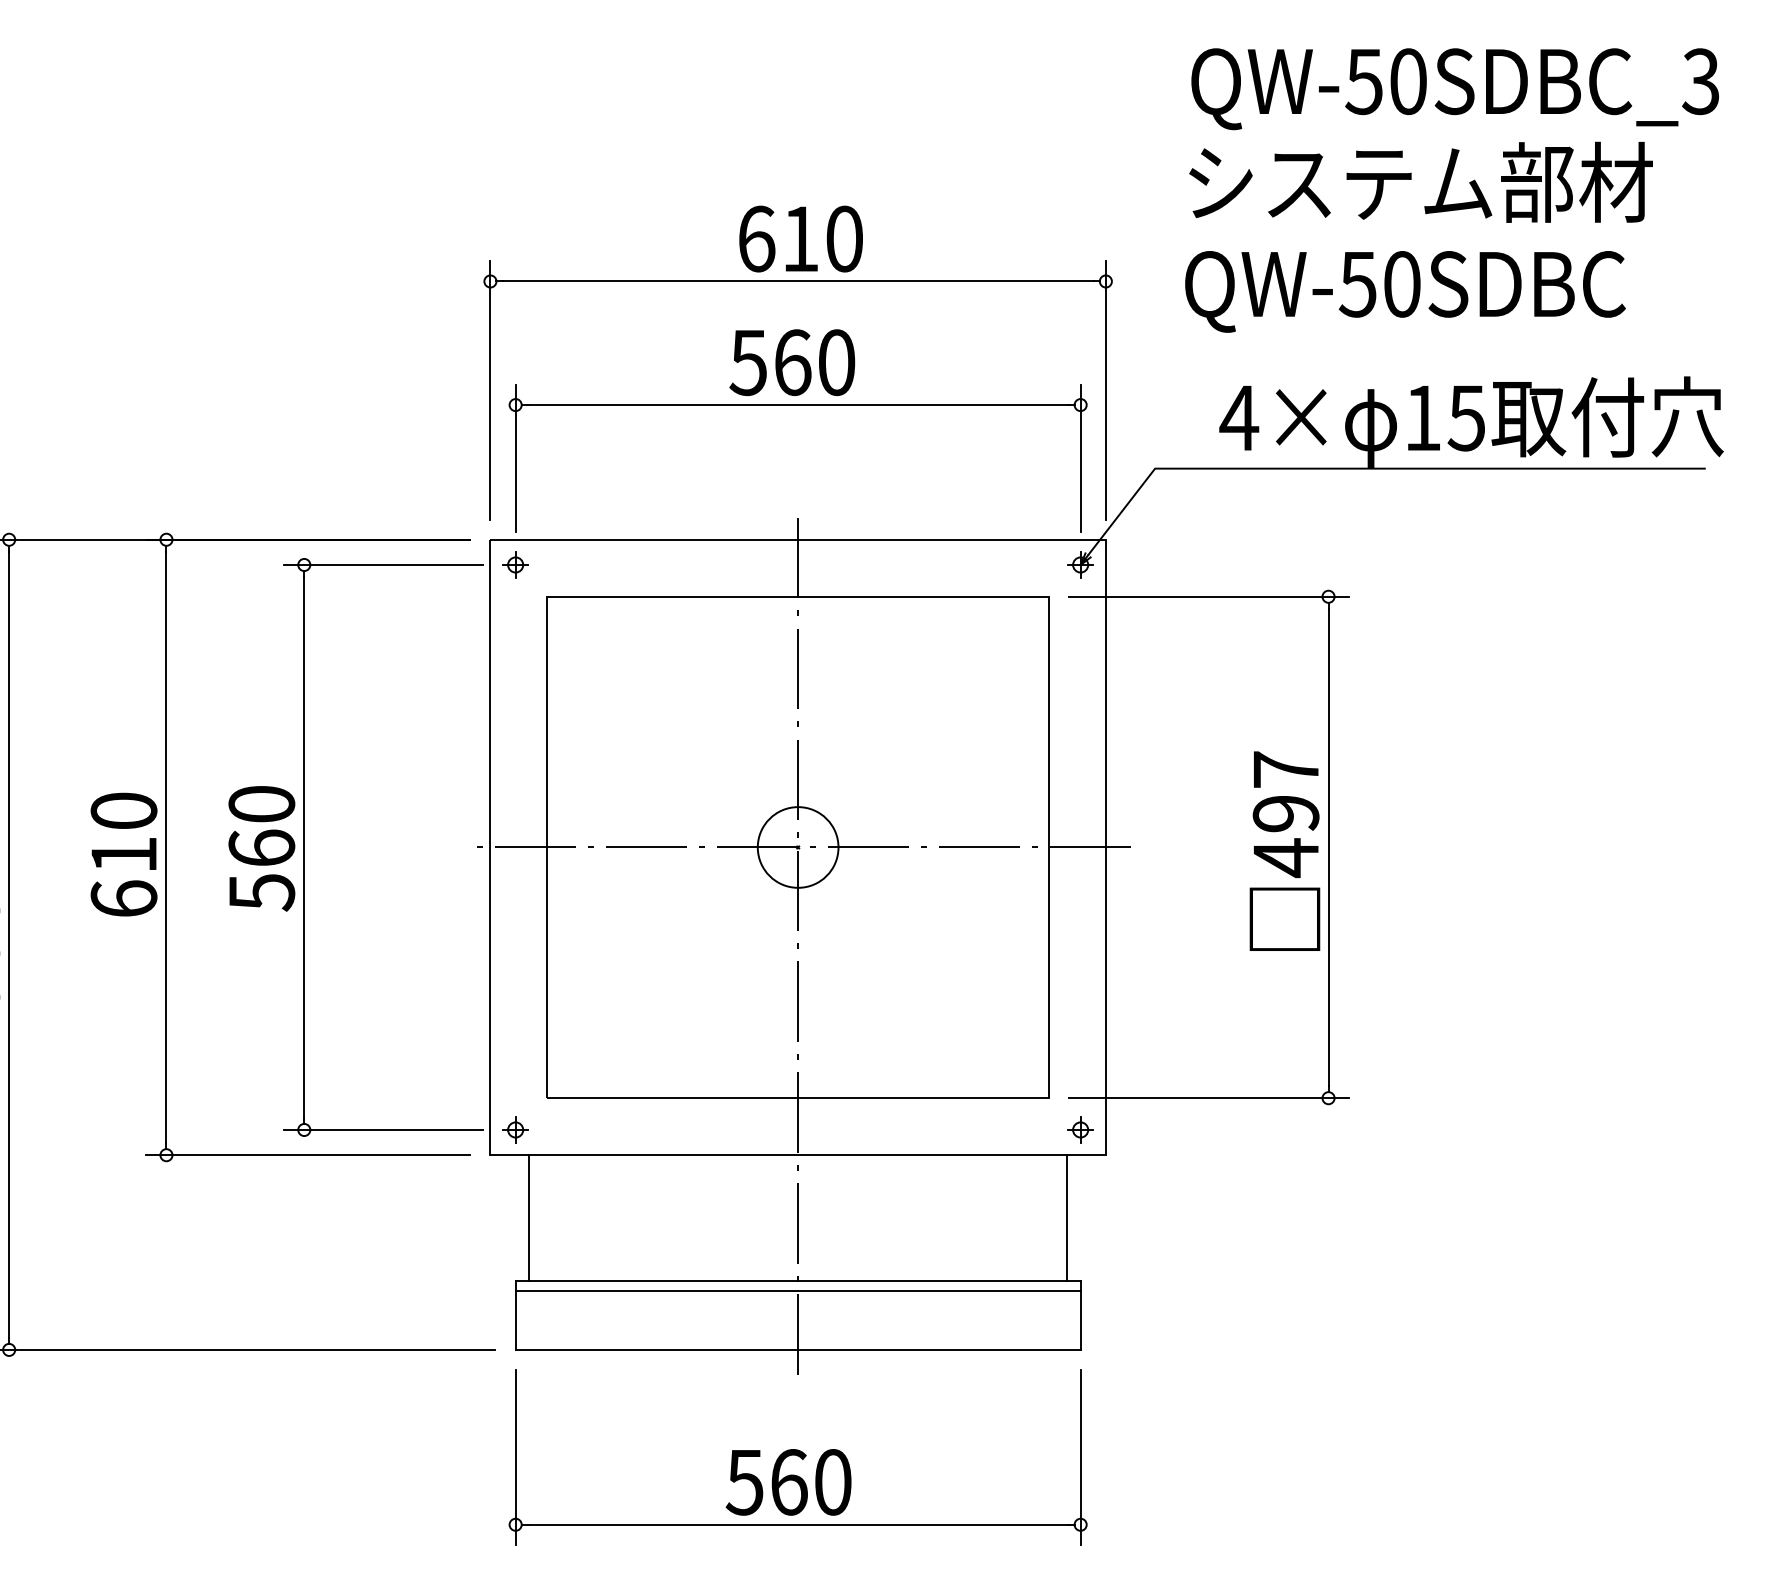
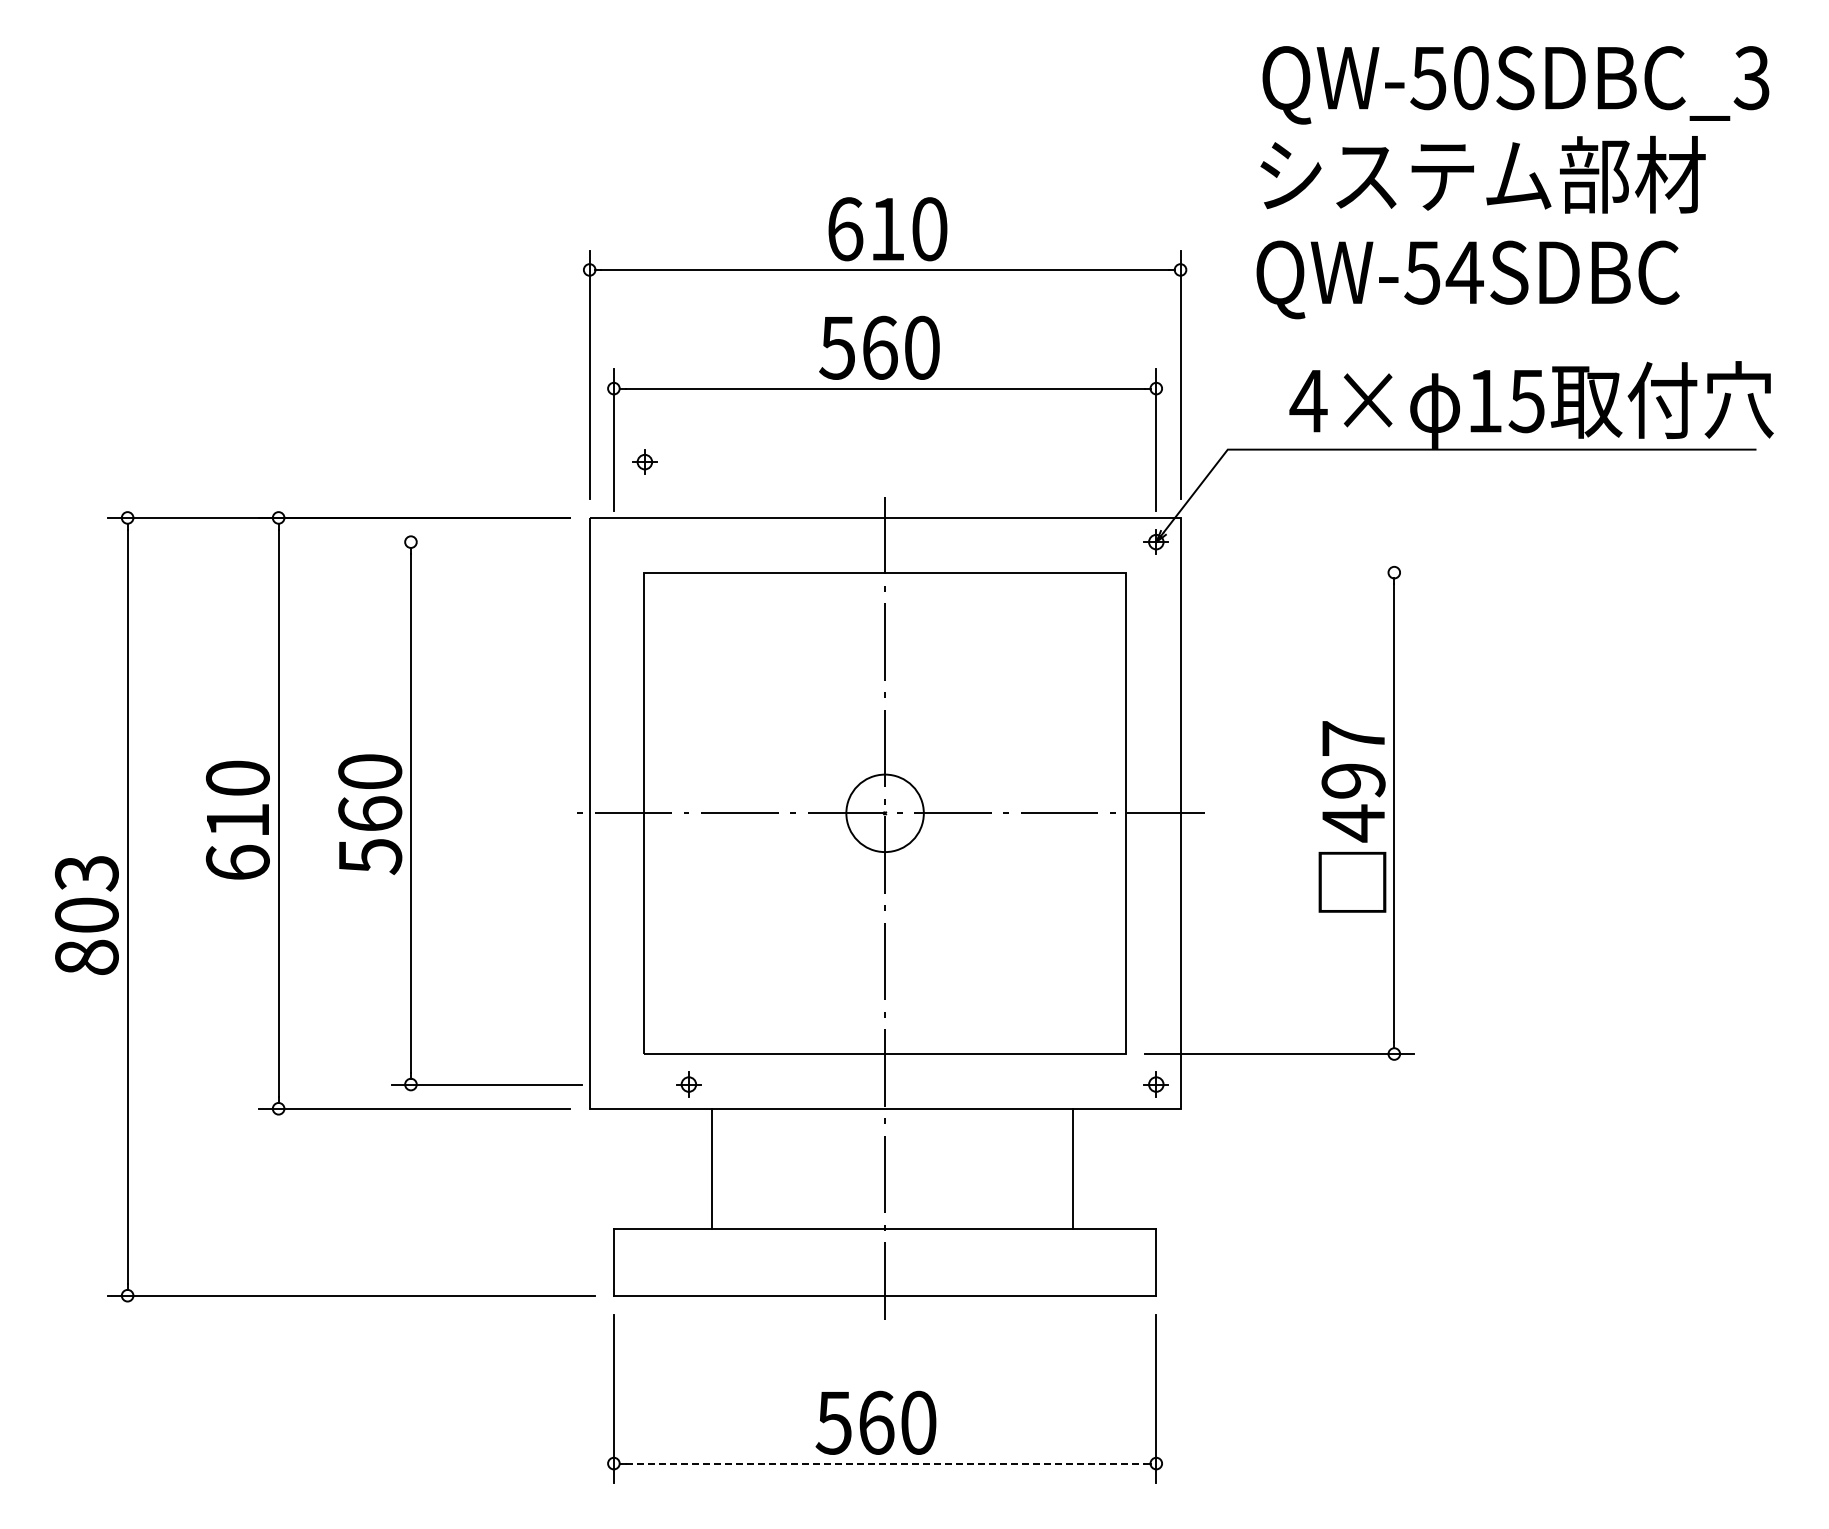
text: (1401, 284) -> (1464, 272), QW-50SDBC -> QW-54SDBC
part: (515, 564) -> (644, 461), moved
line: (382, 565) -> (486, 542), removed
line: (1208, 596) -> (1279, 572), removed
part: (515, 1129) -> (688, 1084), moved
line: (528, 1217) -> (711, 1168), moved
line: (1067, 1217) -> (1073, 1168), moved
line: (797, 1291) -> (884, 1239), removed
line: (798, 1524) -> (885, 1463), solid -> dashed

